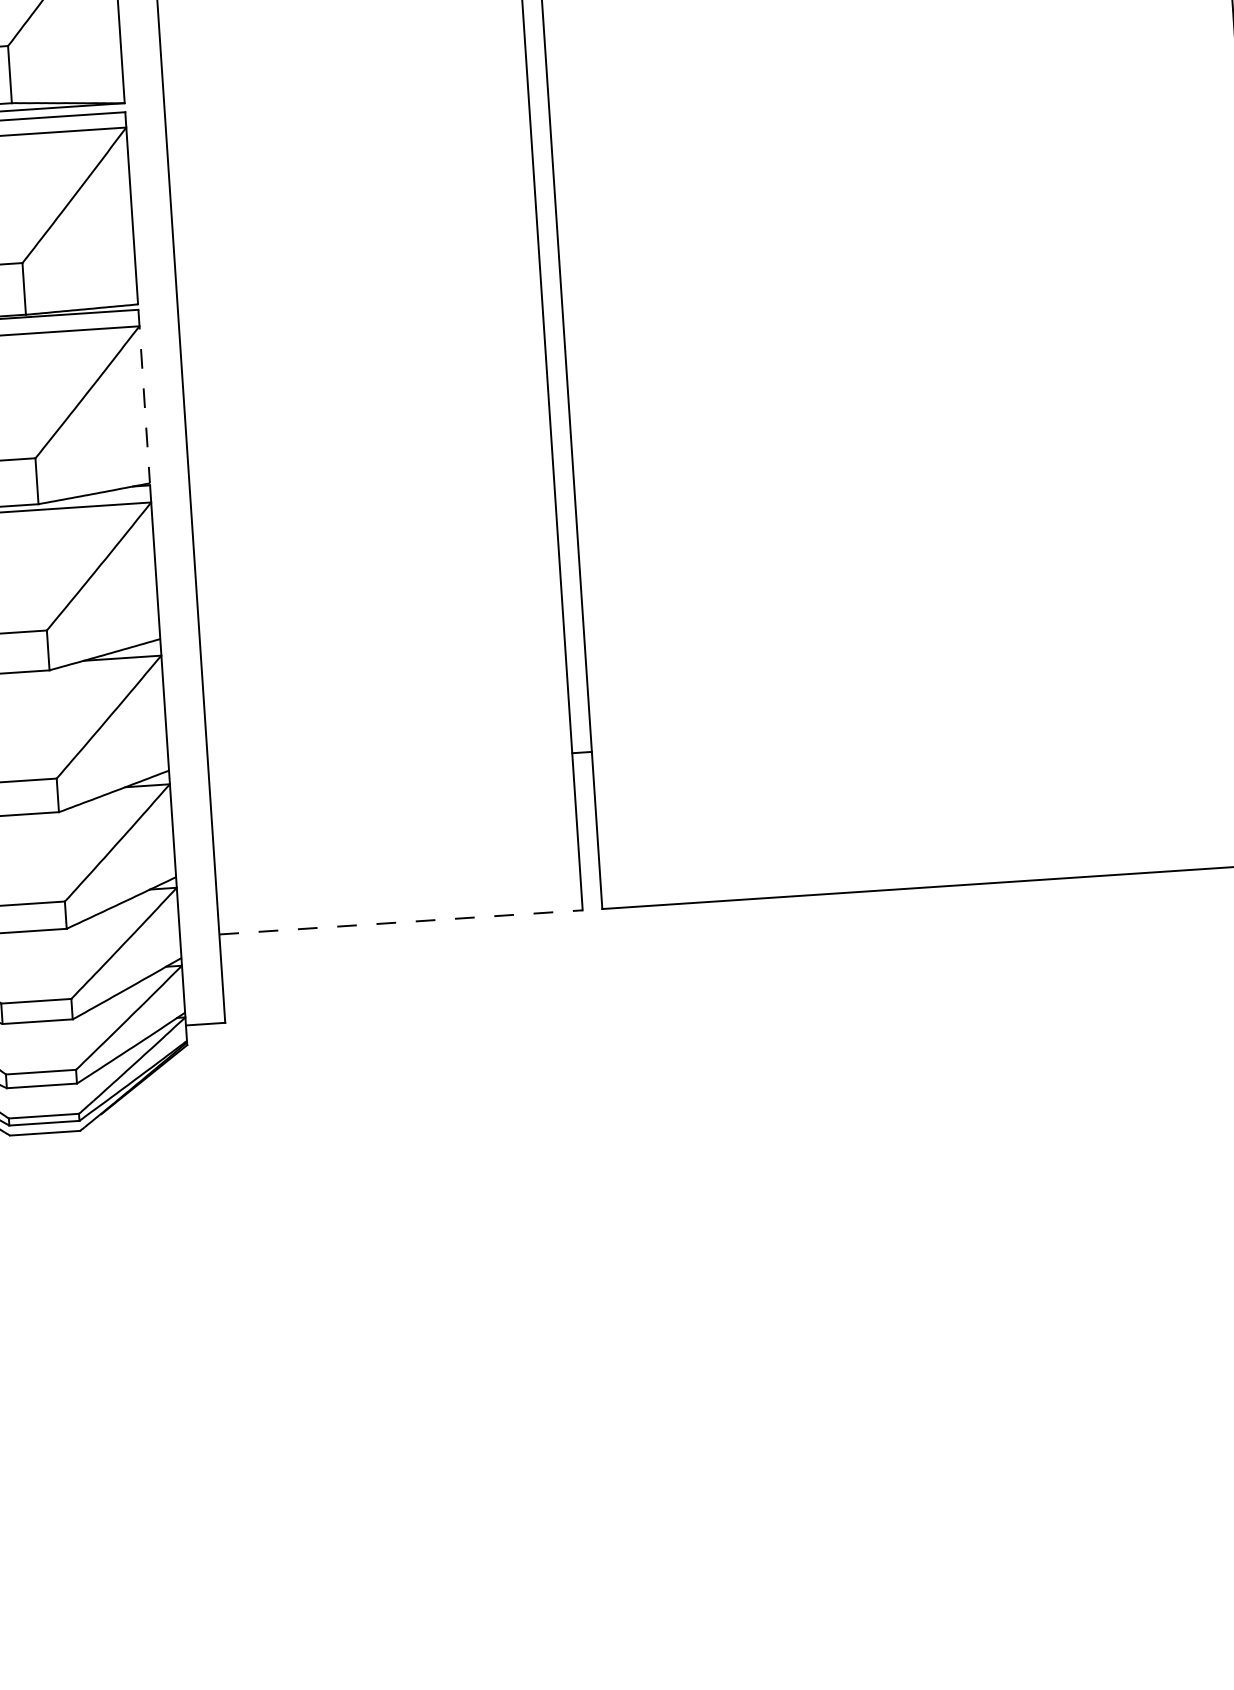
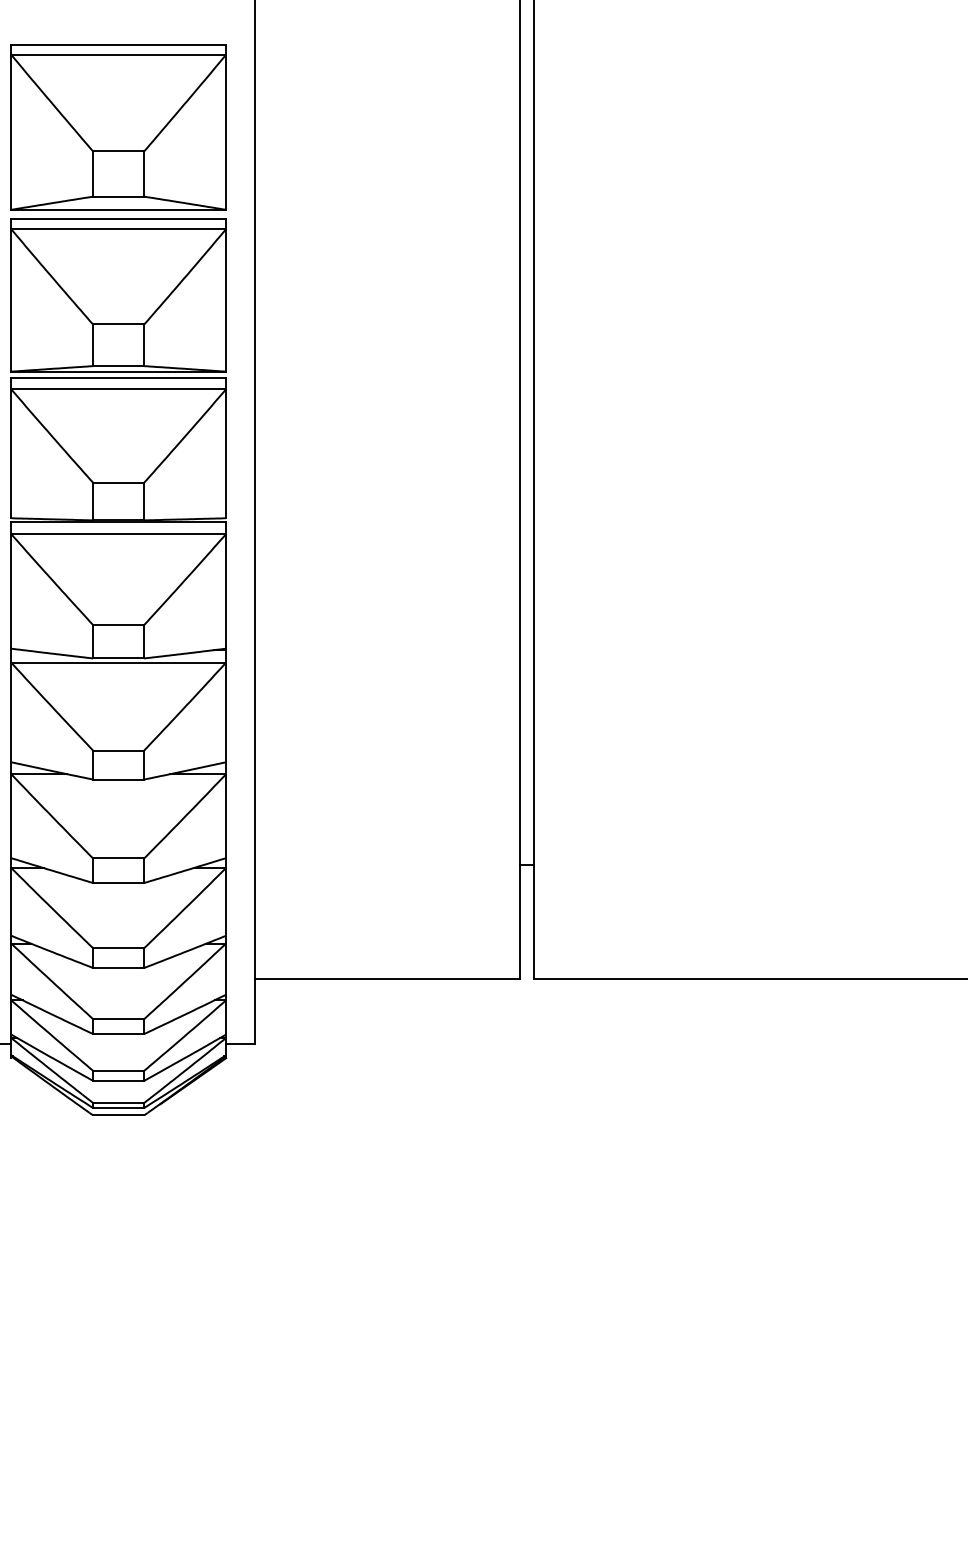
line: (144, 396) -> (226, 585), dashed -> solid
line: (401, 922) -> (387, 979), dashed -> solid

